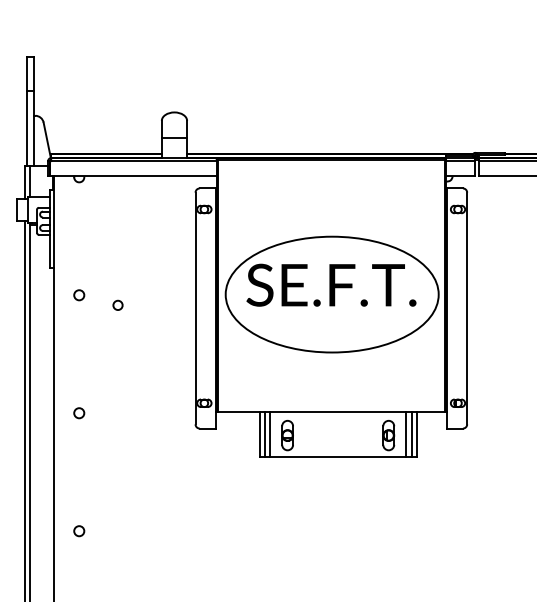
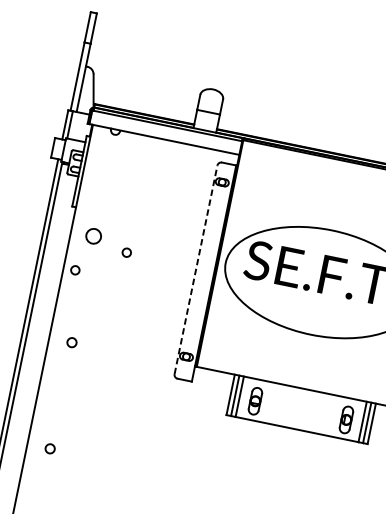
circle: (79, 295) -> (93, 236), size x1.6
line: (195, 308) -> (195, 269), solid -> dashed
circle: (66, 334) -> (75, 269), added

